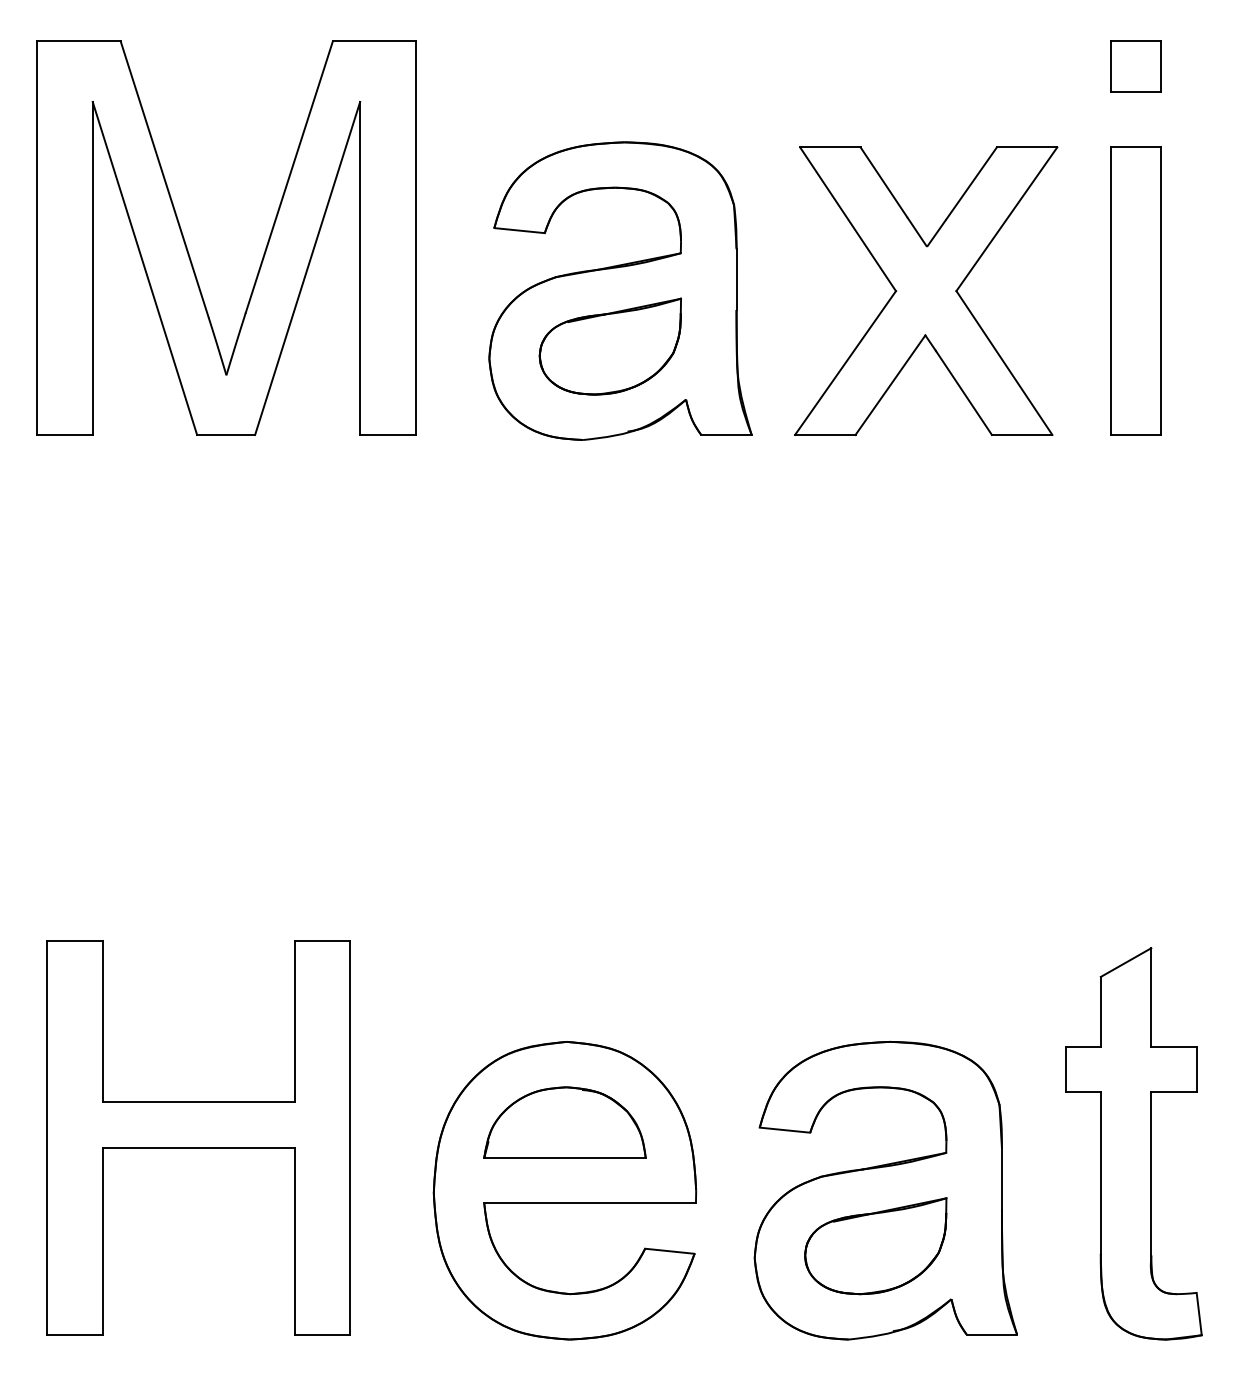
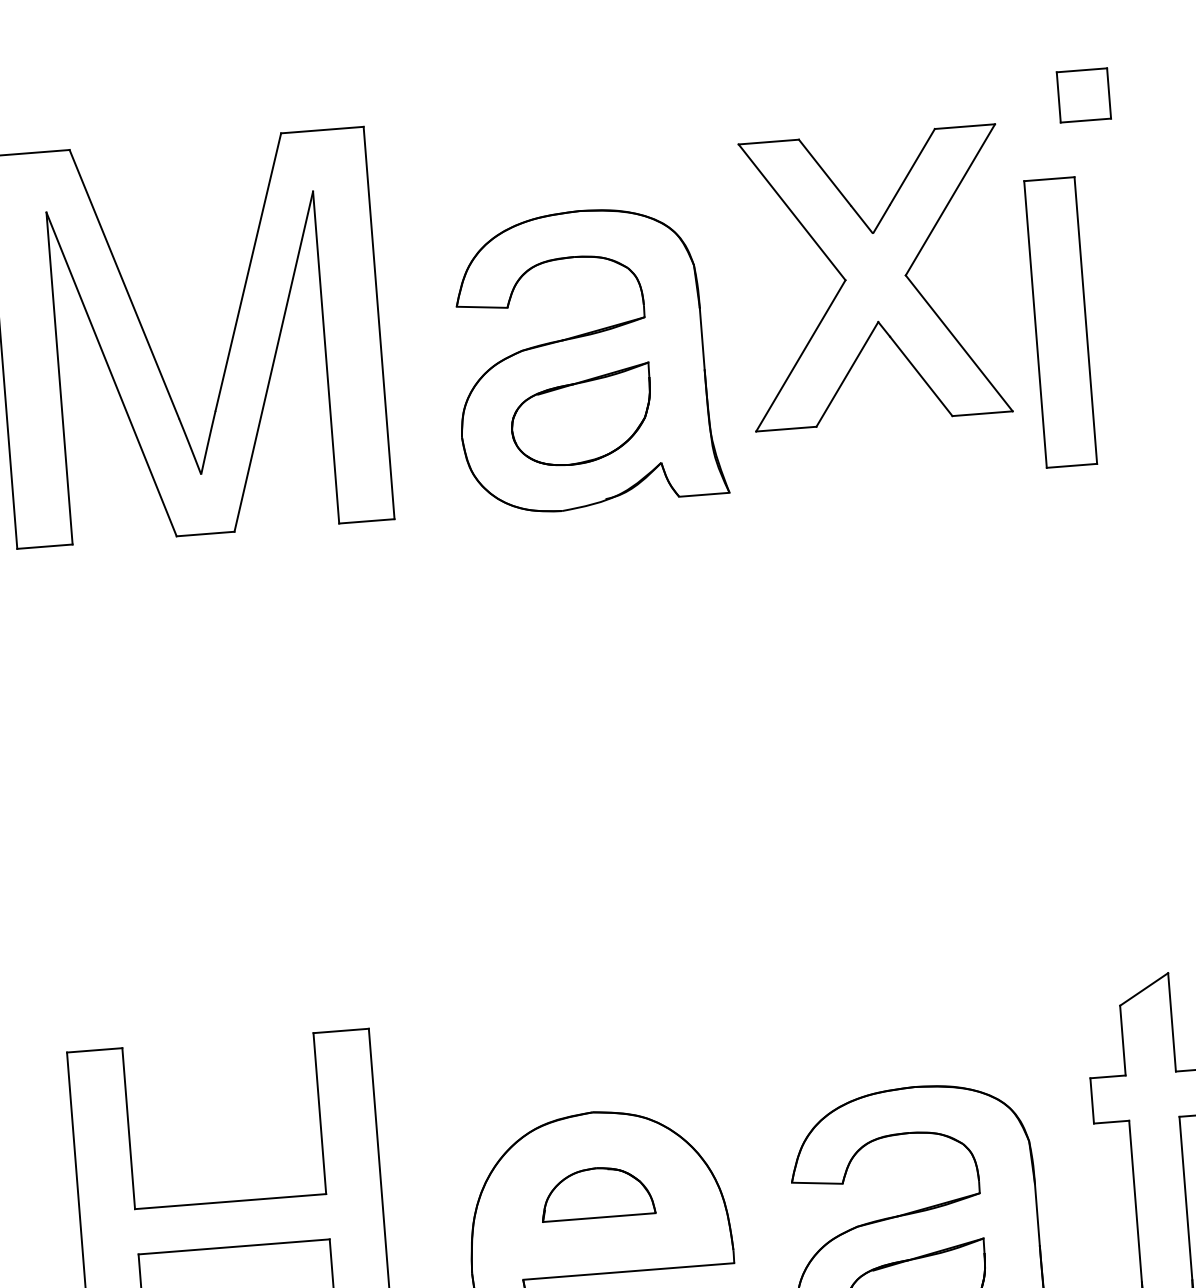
part: (926, 290) -> (875, 277), moved
part: (1135, 290) -> (1059, 321), moved
part: (564, 1122) -> (596, 1192), size x0.7

